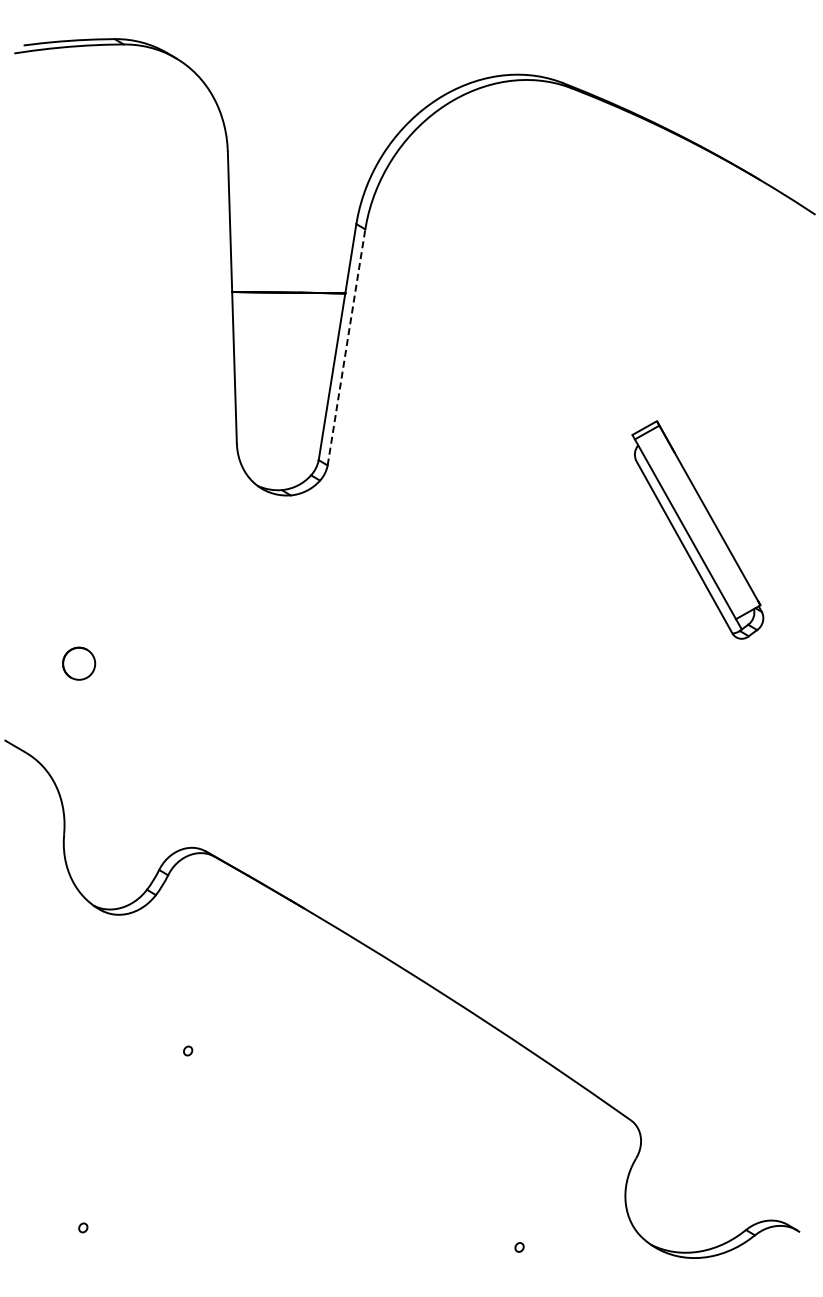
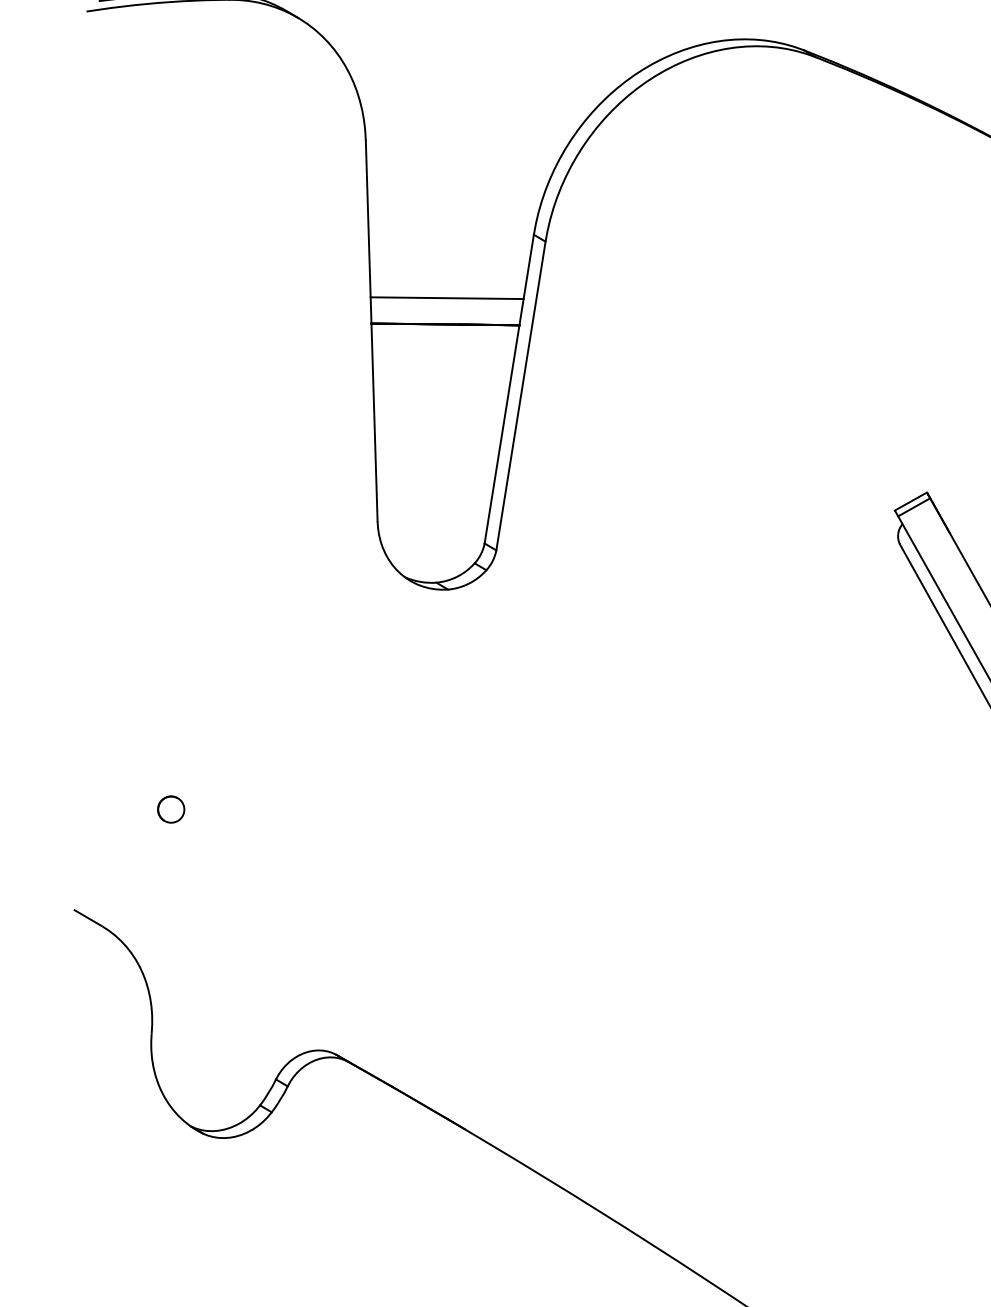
line: (289, 272) -> (446, 298), added
line: (346, 347) -> (520, 396), dashed -> solid
circle: (78, 663) -> (170, 809), size x0.62

